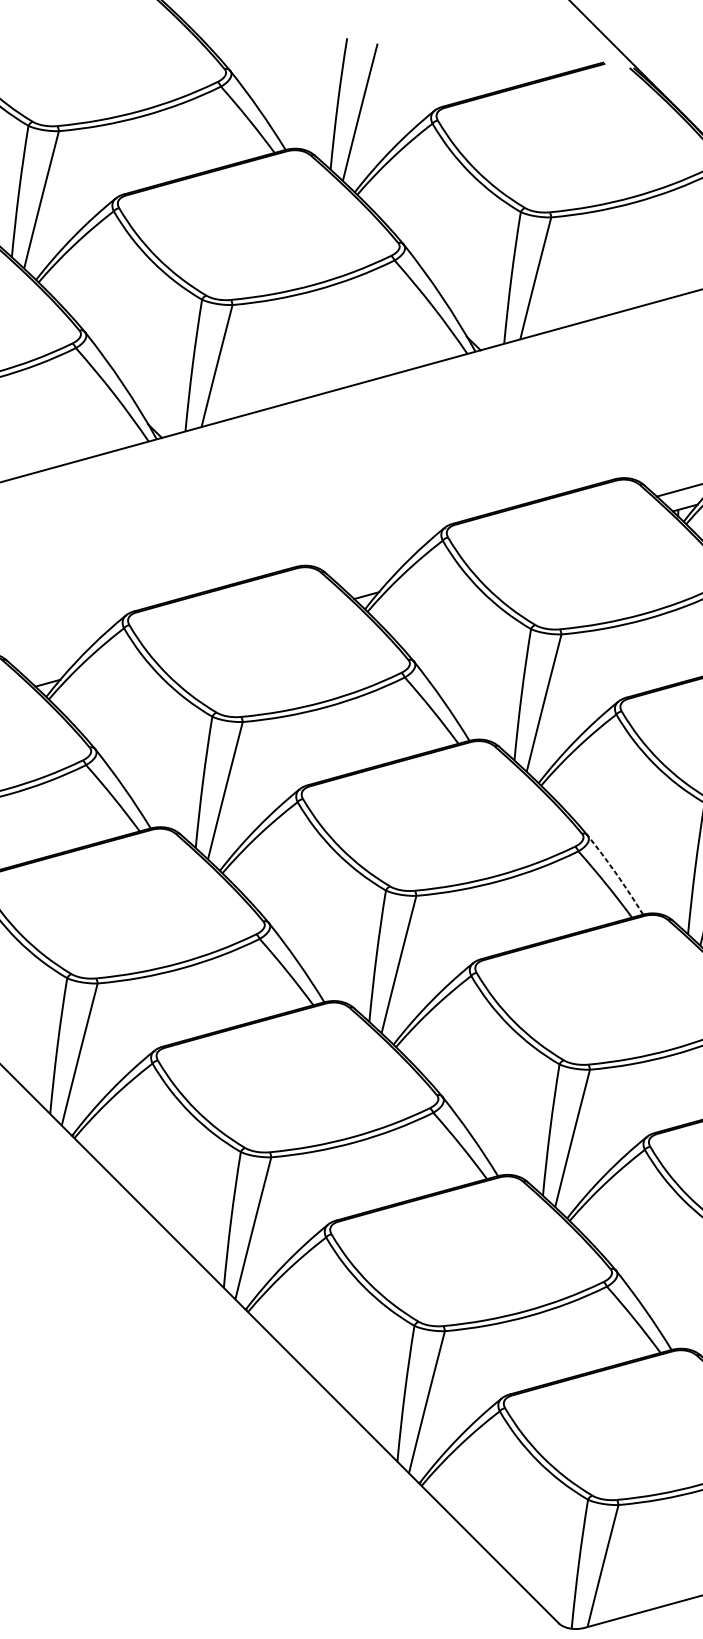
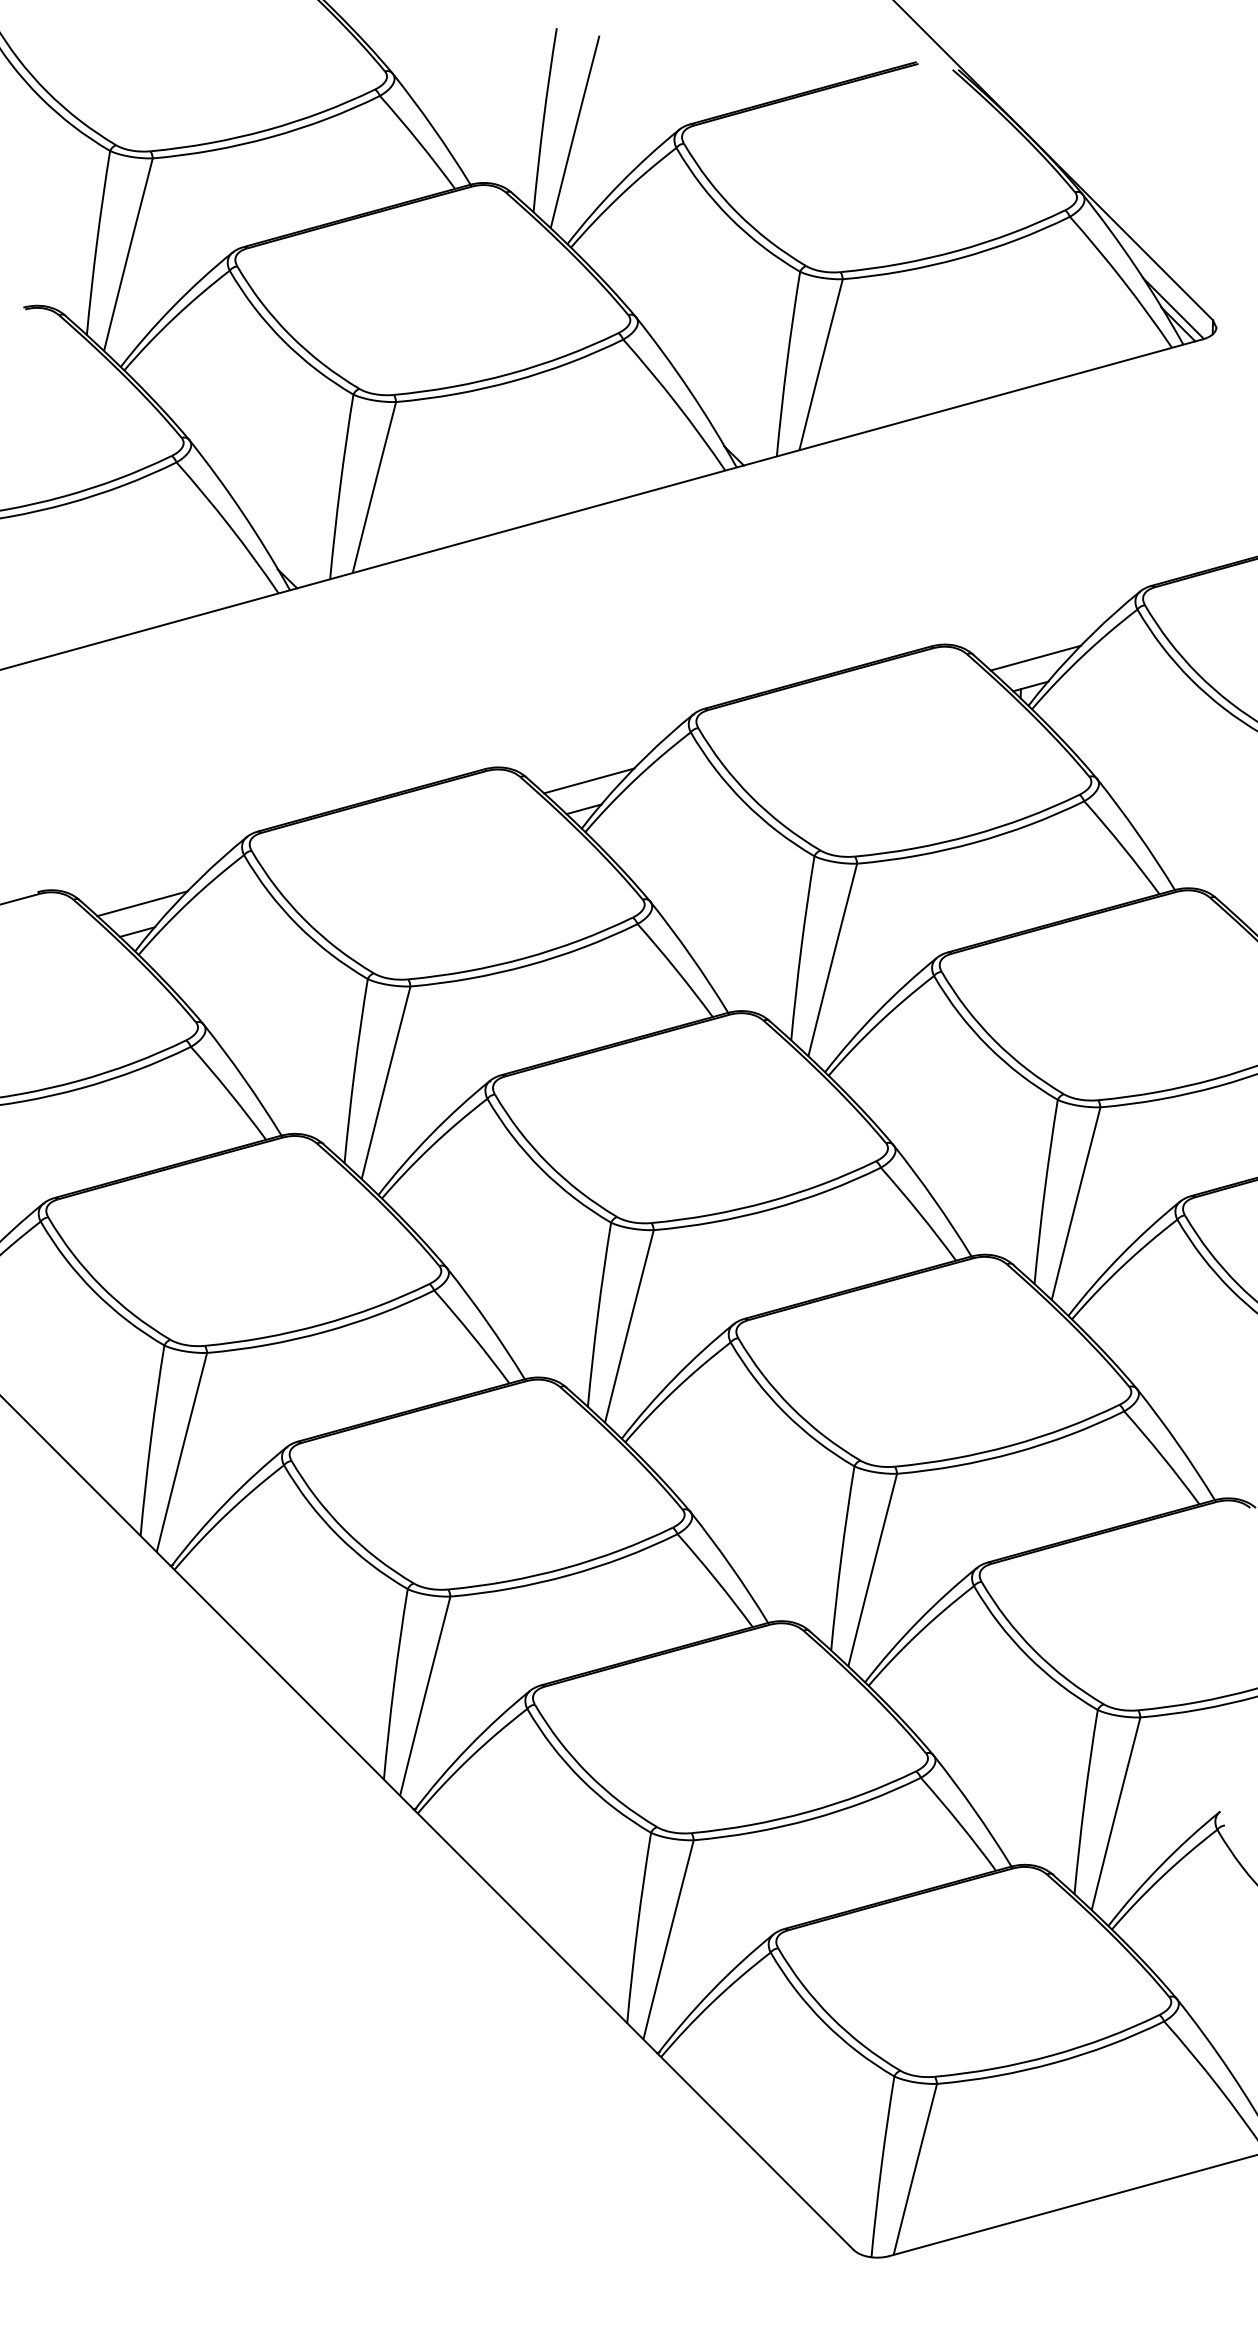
line: (369, 575) -> (588, 780), added
line: (51, 662) -> (142, 903), added
arc: (616, 874) -> (934, 1199), dashed -> solid

